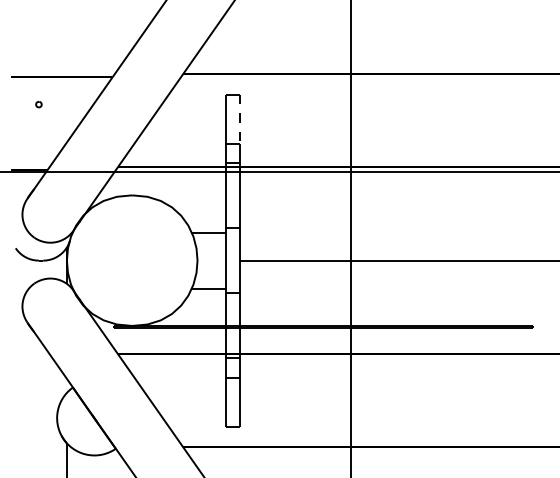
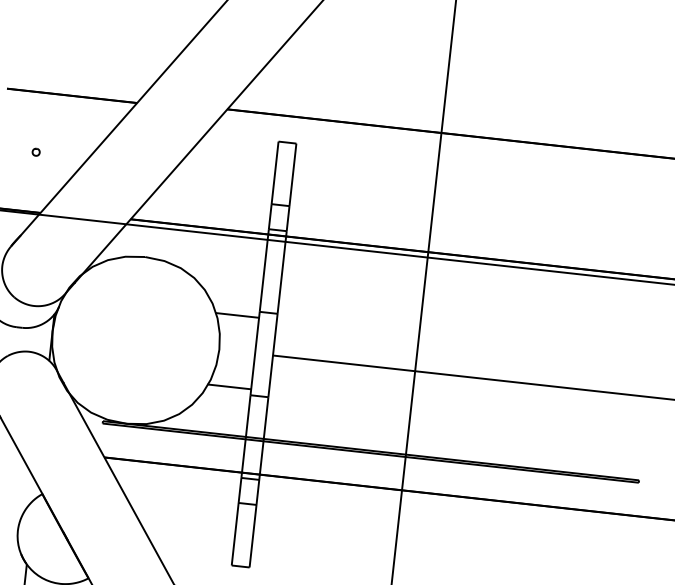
part: (38, 104) -> (35, 152), moved
line: (239, 119) -> (292, 175), dashed -> solid

